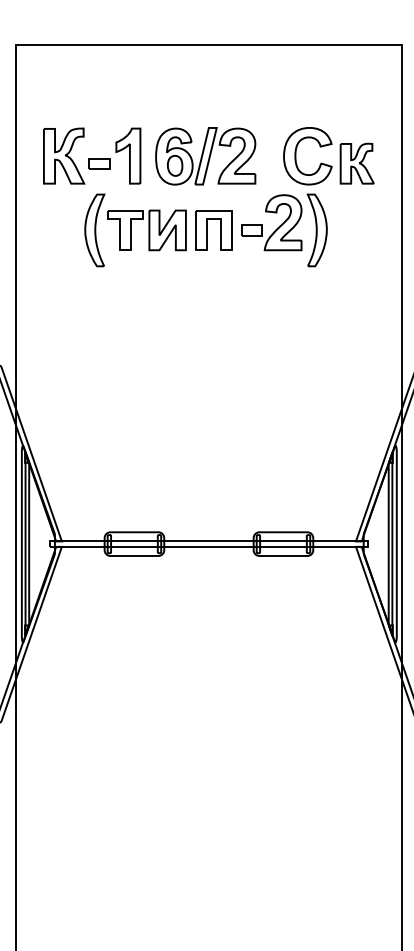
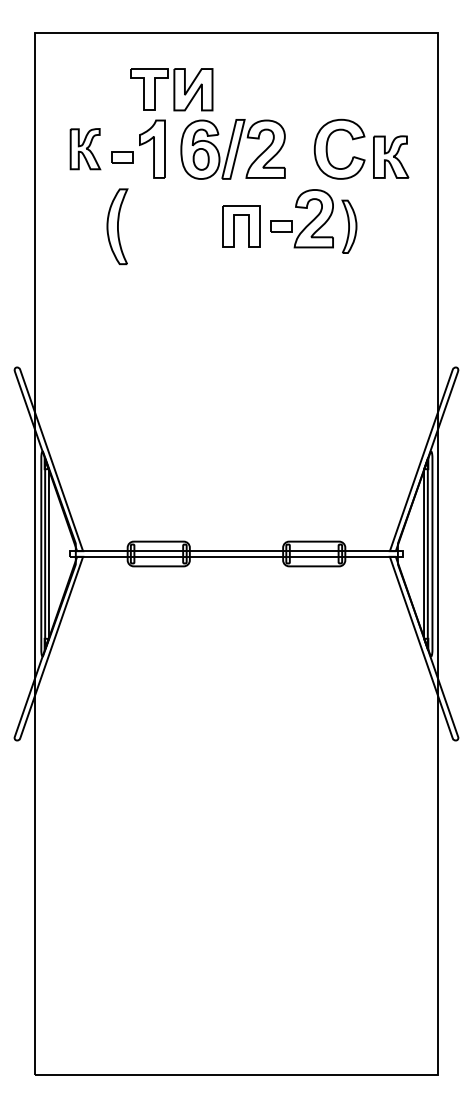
part: (64, 155) -> (85, 148), size x0.7
part: (146, 230) -> (171, 89), moved
part: (317, 230) -> (349, 226), size x0.7

